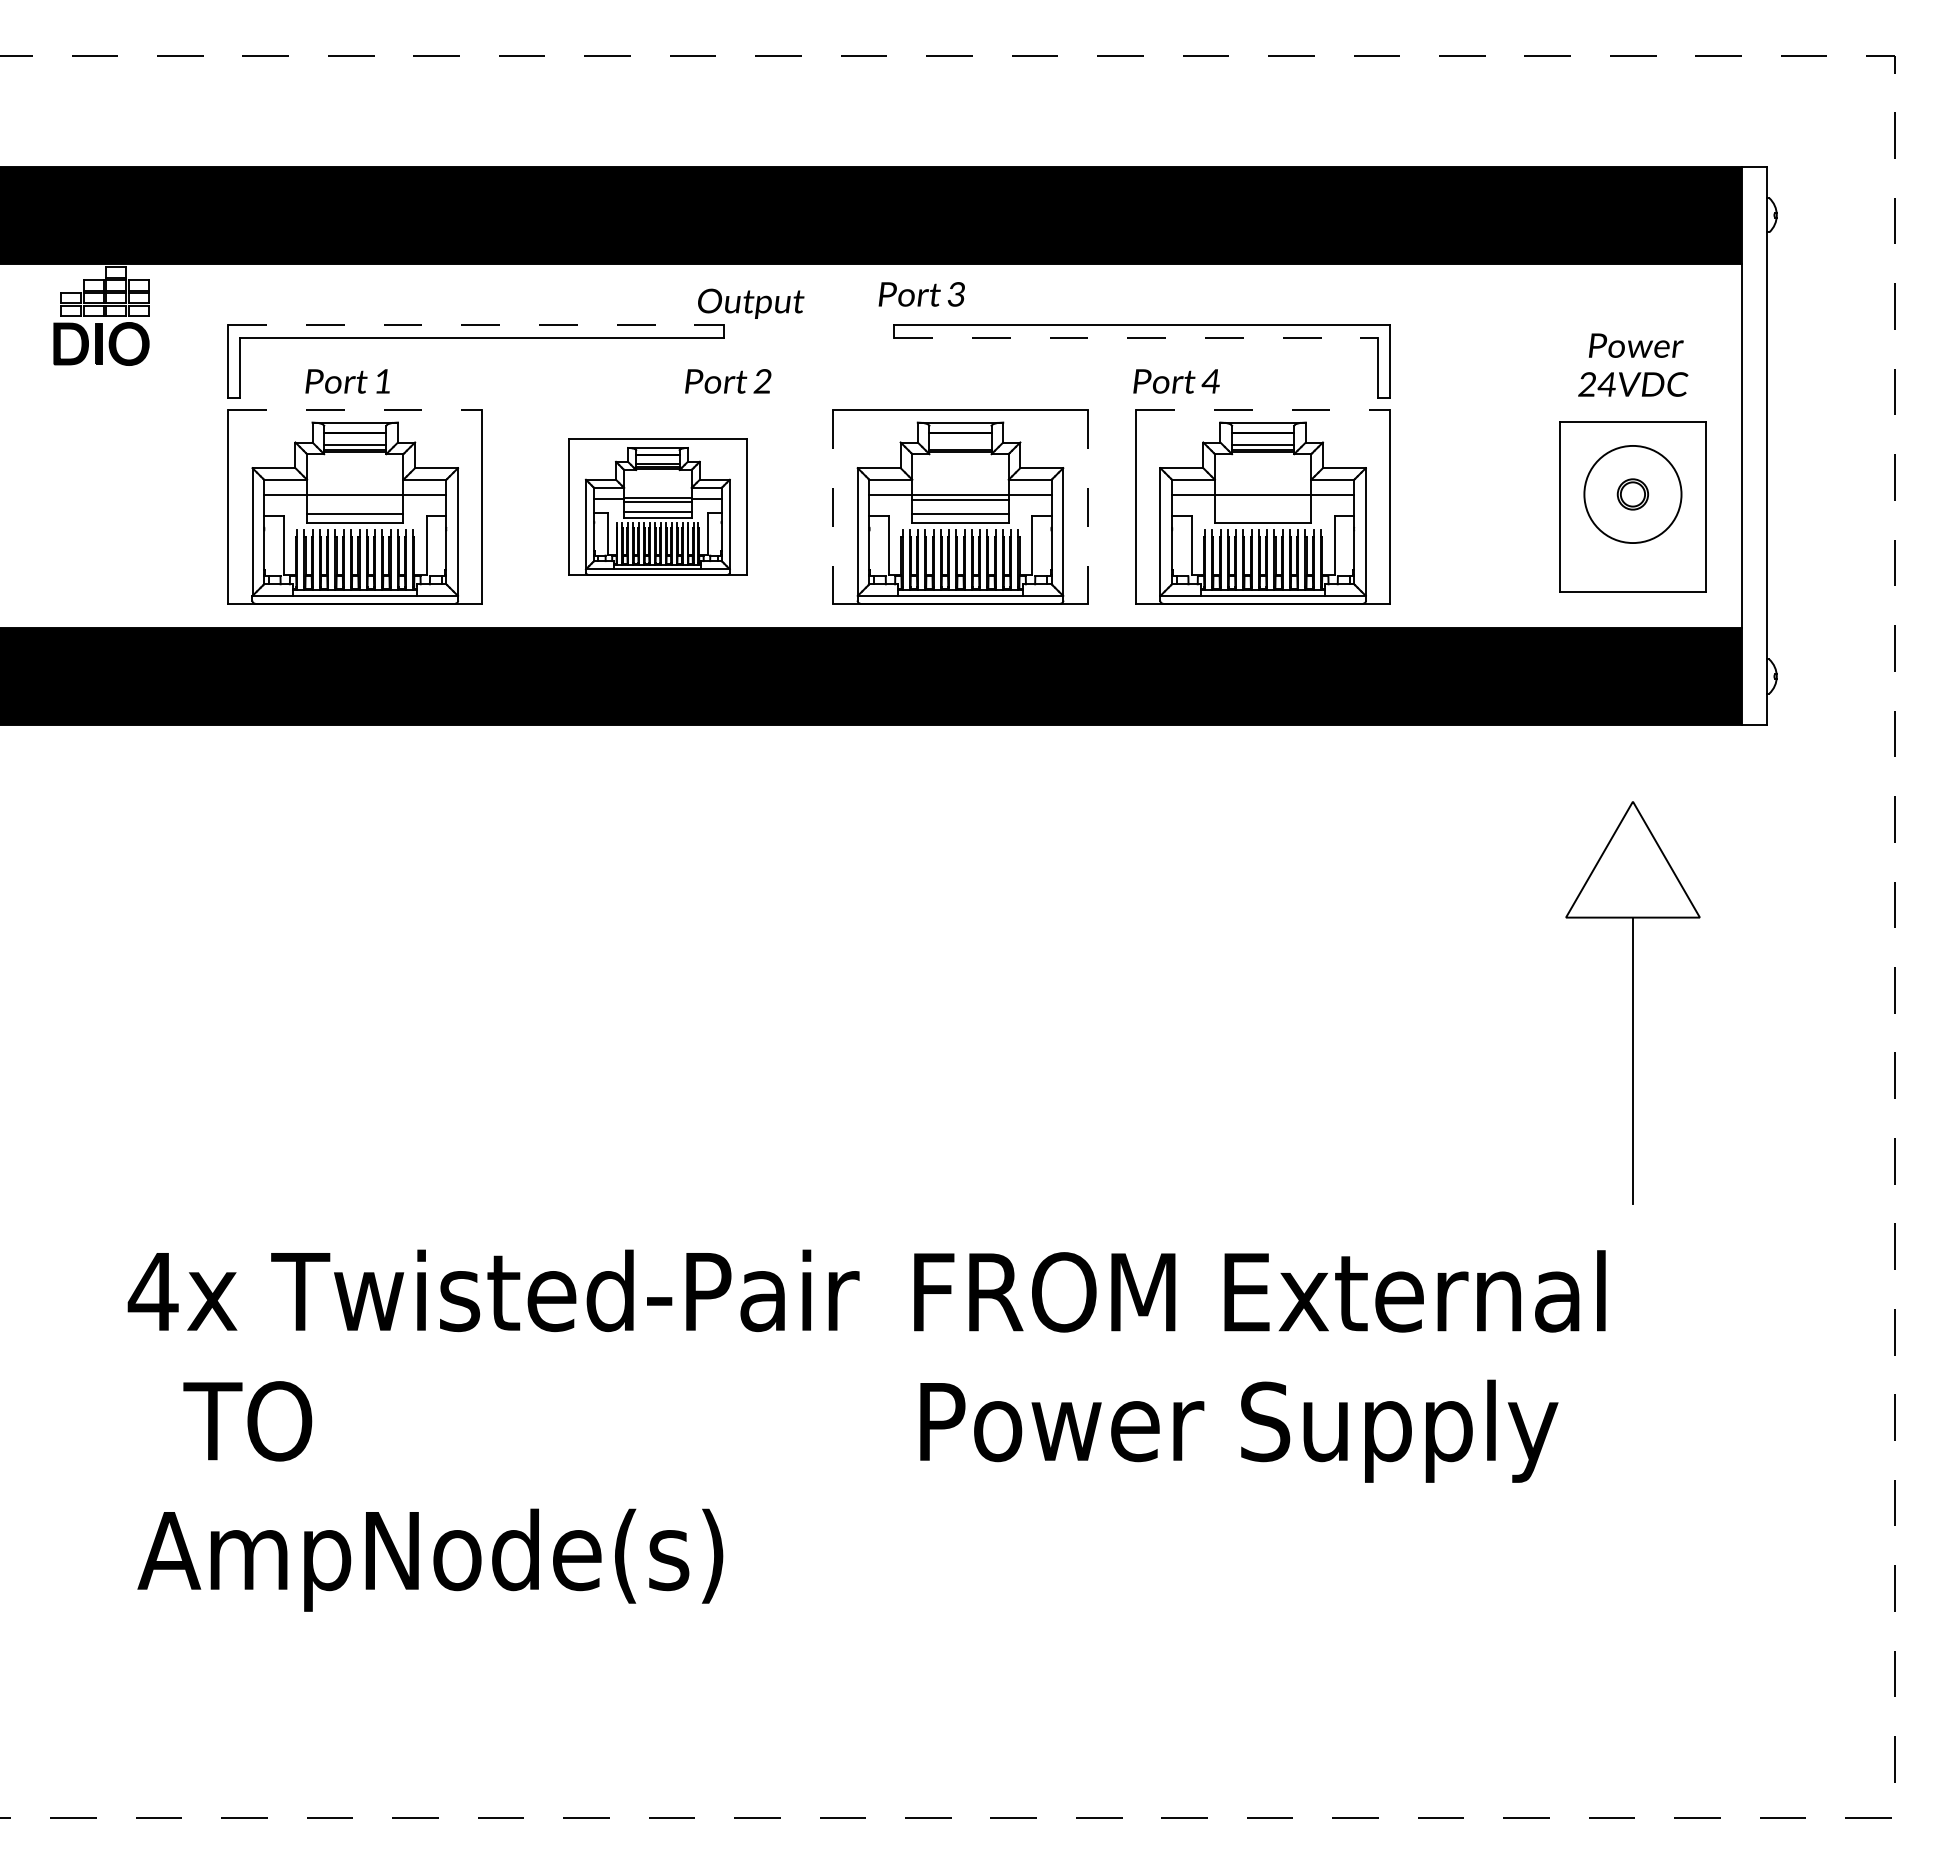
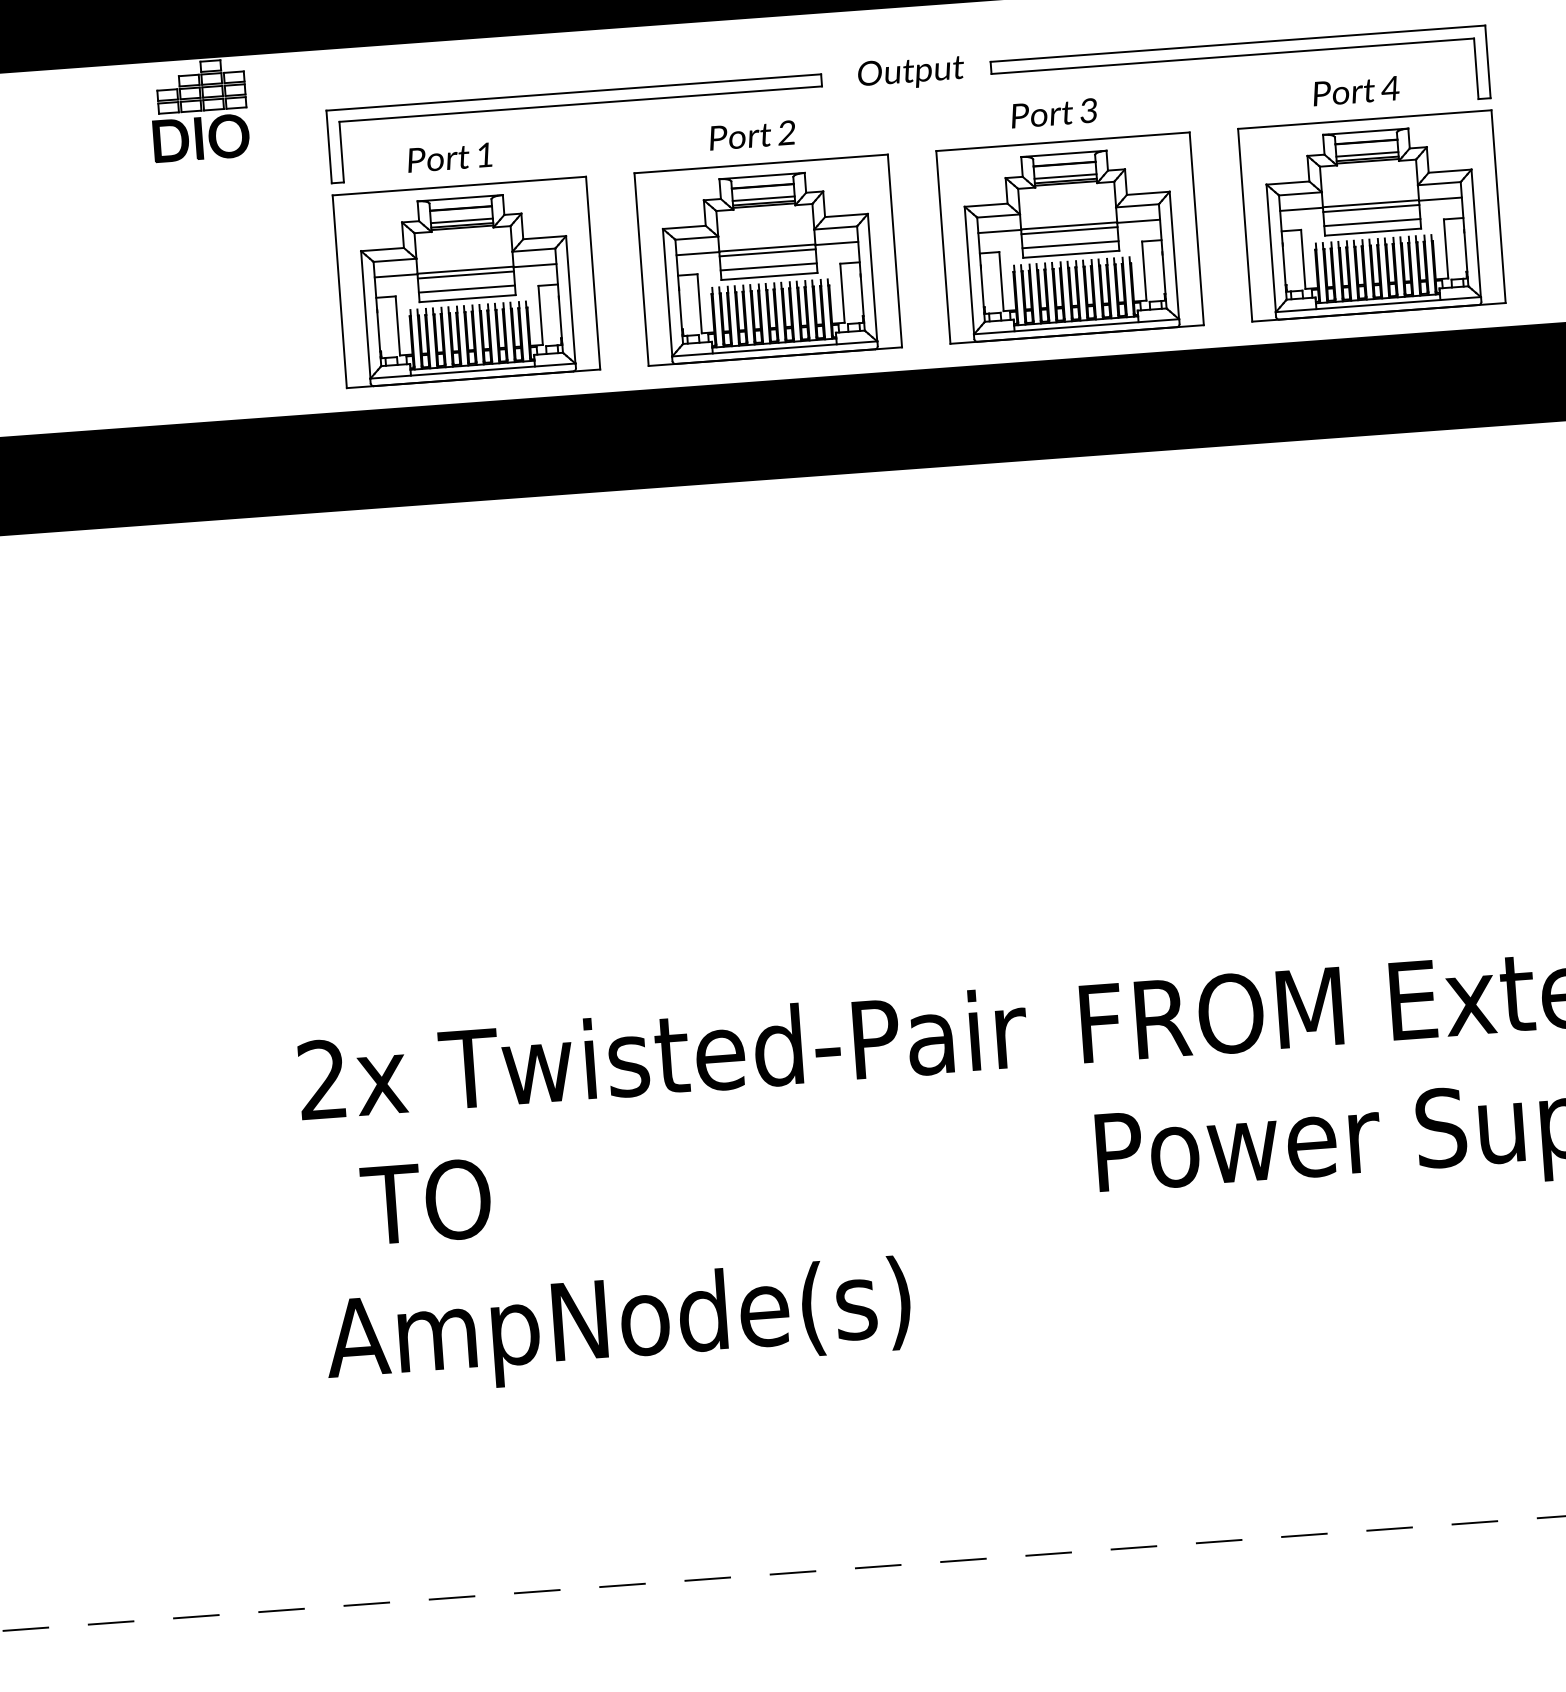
text: (921, 294) -> (1053, 113), moved
text: (751, 303) -> (911, 72), moved
line: (476, 325) -> (574, 92), dashed -> solid
line: (1136, 337) -> (1233, 56), dashed -> solid
text: (728, 381) -> (752, 135), moved
text: (1176, 381) -> (1356, 91), moved
line: (355, 410) -> (459, 186), dashed -> solid
line: (1263, 410) -> (1365, 119), dashed -> solid
line: (960, 445) -> (1065, 176), added
line: (355, 499) -> (466, 274), added
line: (1262, 499) -> (1370, 208), added
part: (657, 506) -> (767, 259), size x1.43
line: (833, 507) -> (943, 247), dashed -> solid
line: (1087, 507) -> (1196, 229), dashed -> solid
line: (1262, 513) -> (1371, 222), added
text: (152, 1290) -> (321, 1078), 4x -> 2x

